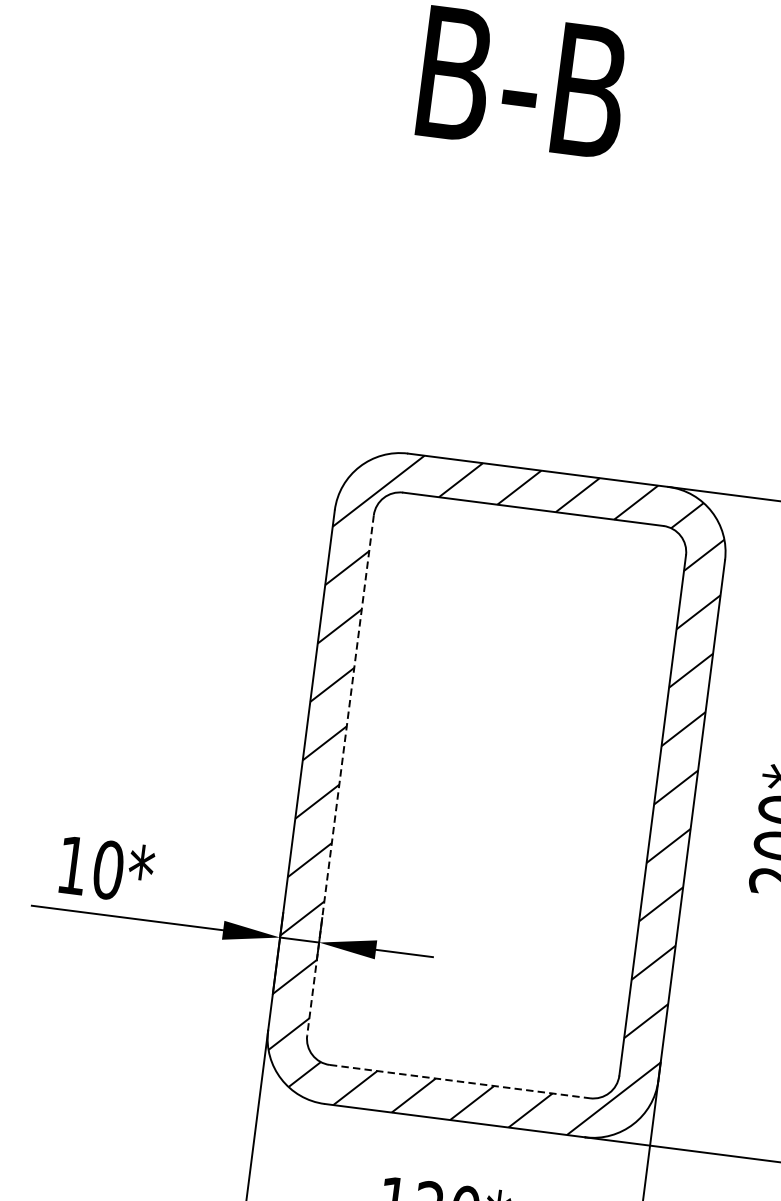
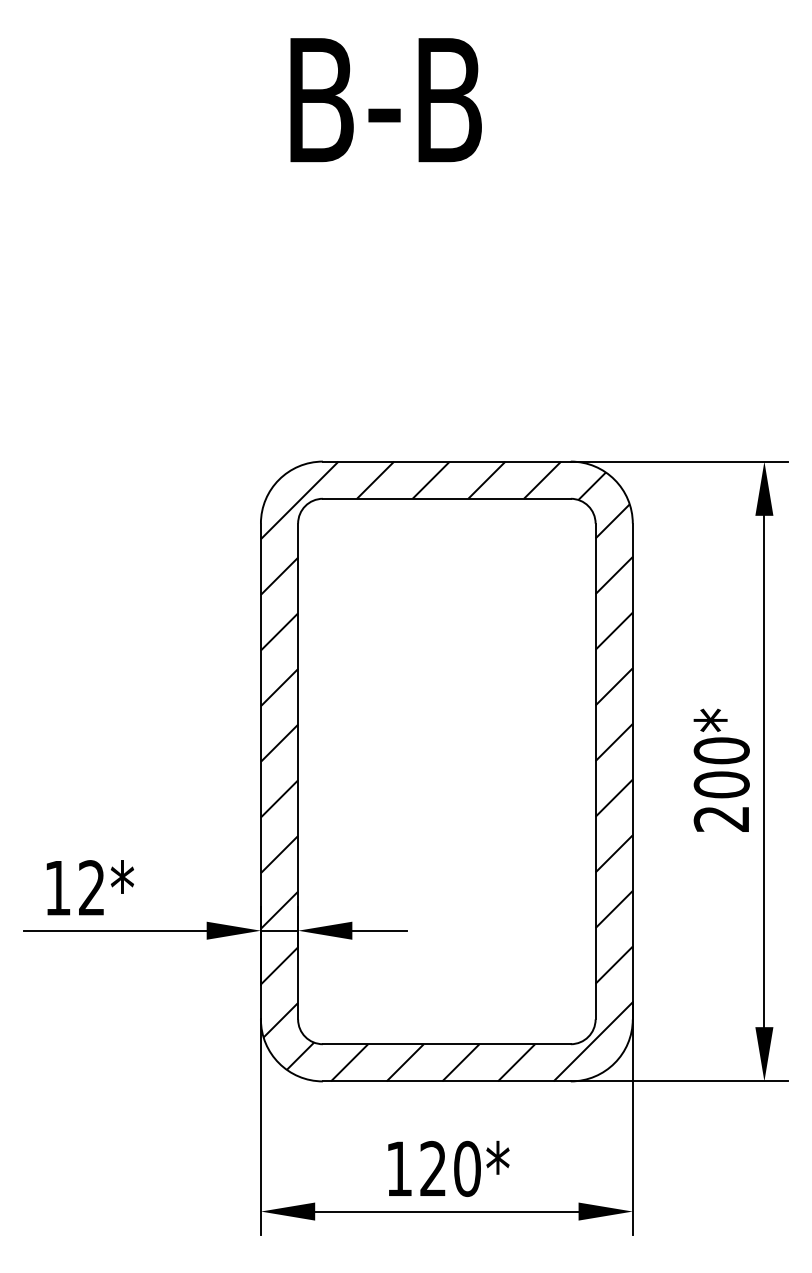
line: (340, 775) -> (298, 771), dashed -> solid
text: (107, 870) -> (91, 888), 10* -> 12*
line: (459, 1081) -> (446, 1044), dashed -> solid

